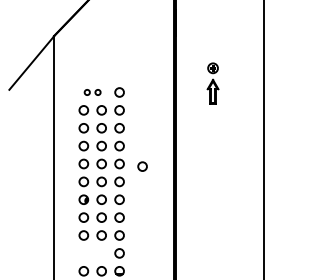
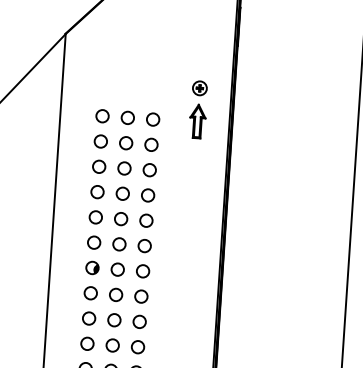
part: (212, 83) -> (197, 109), moved
part: (92, 92) -> (114, 117), size x1.67
circle: (142, 166) -> (178, 226), removed
part: (92, 253) -> (99, 344), added

